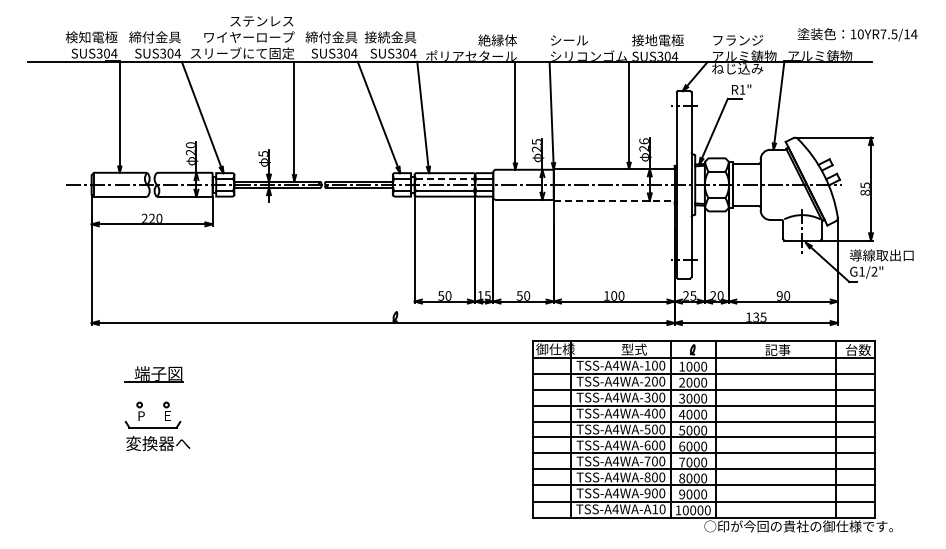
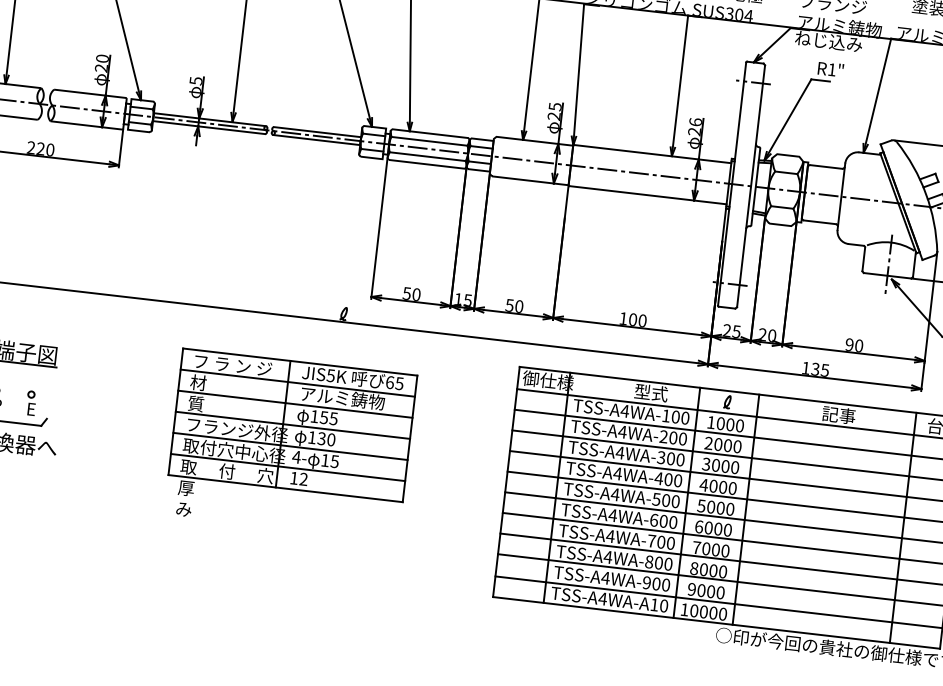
line: (445, 179) -> (430, 142), dashed -> solid
line: (614, 200) -> (647, 195), dashed -> solid
part: (366, 419) -> (290, 443), added

